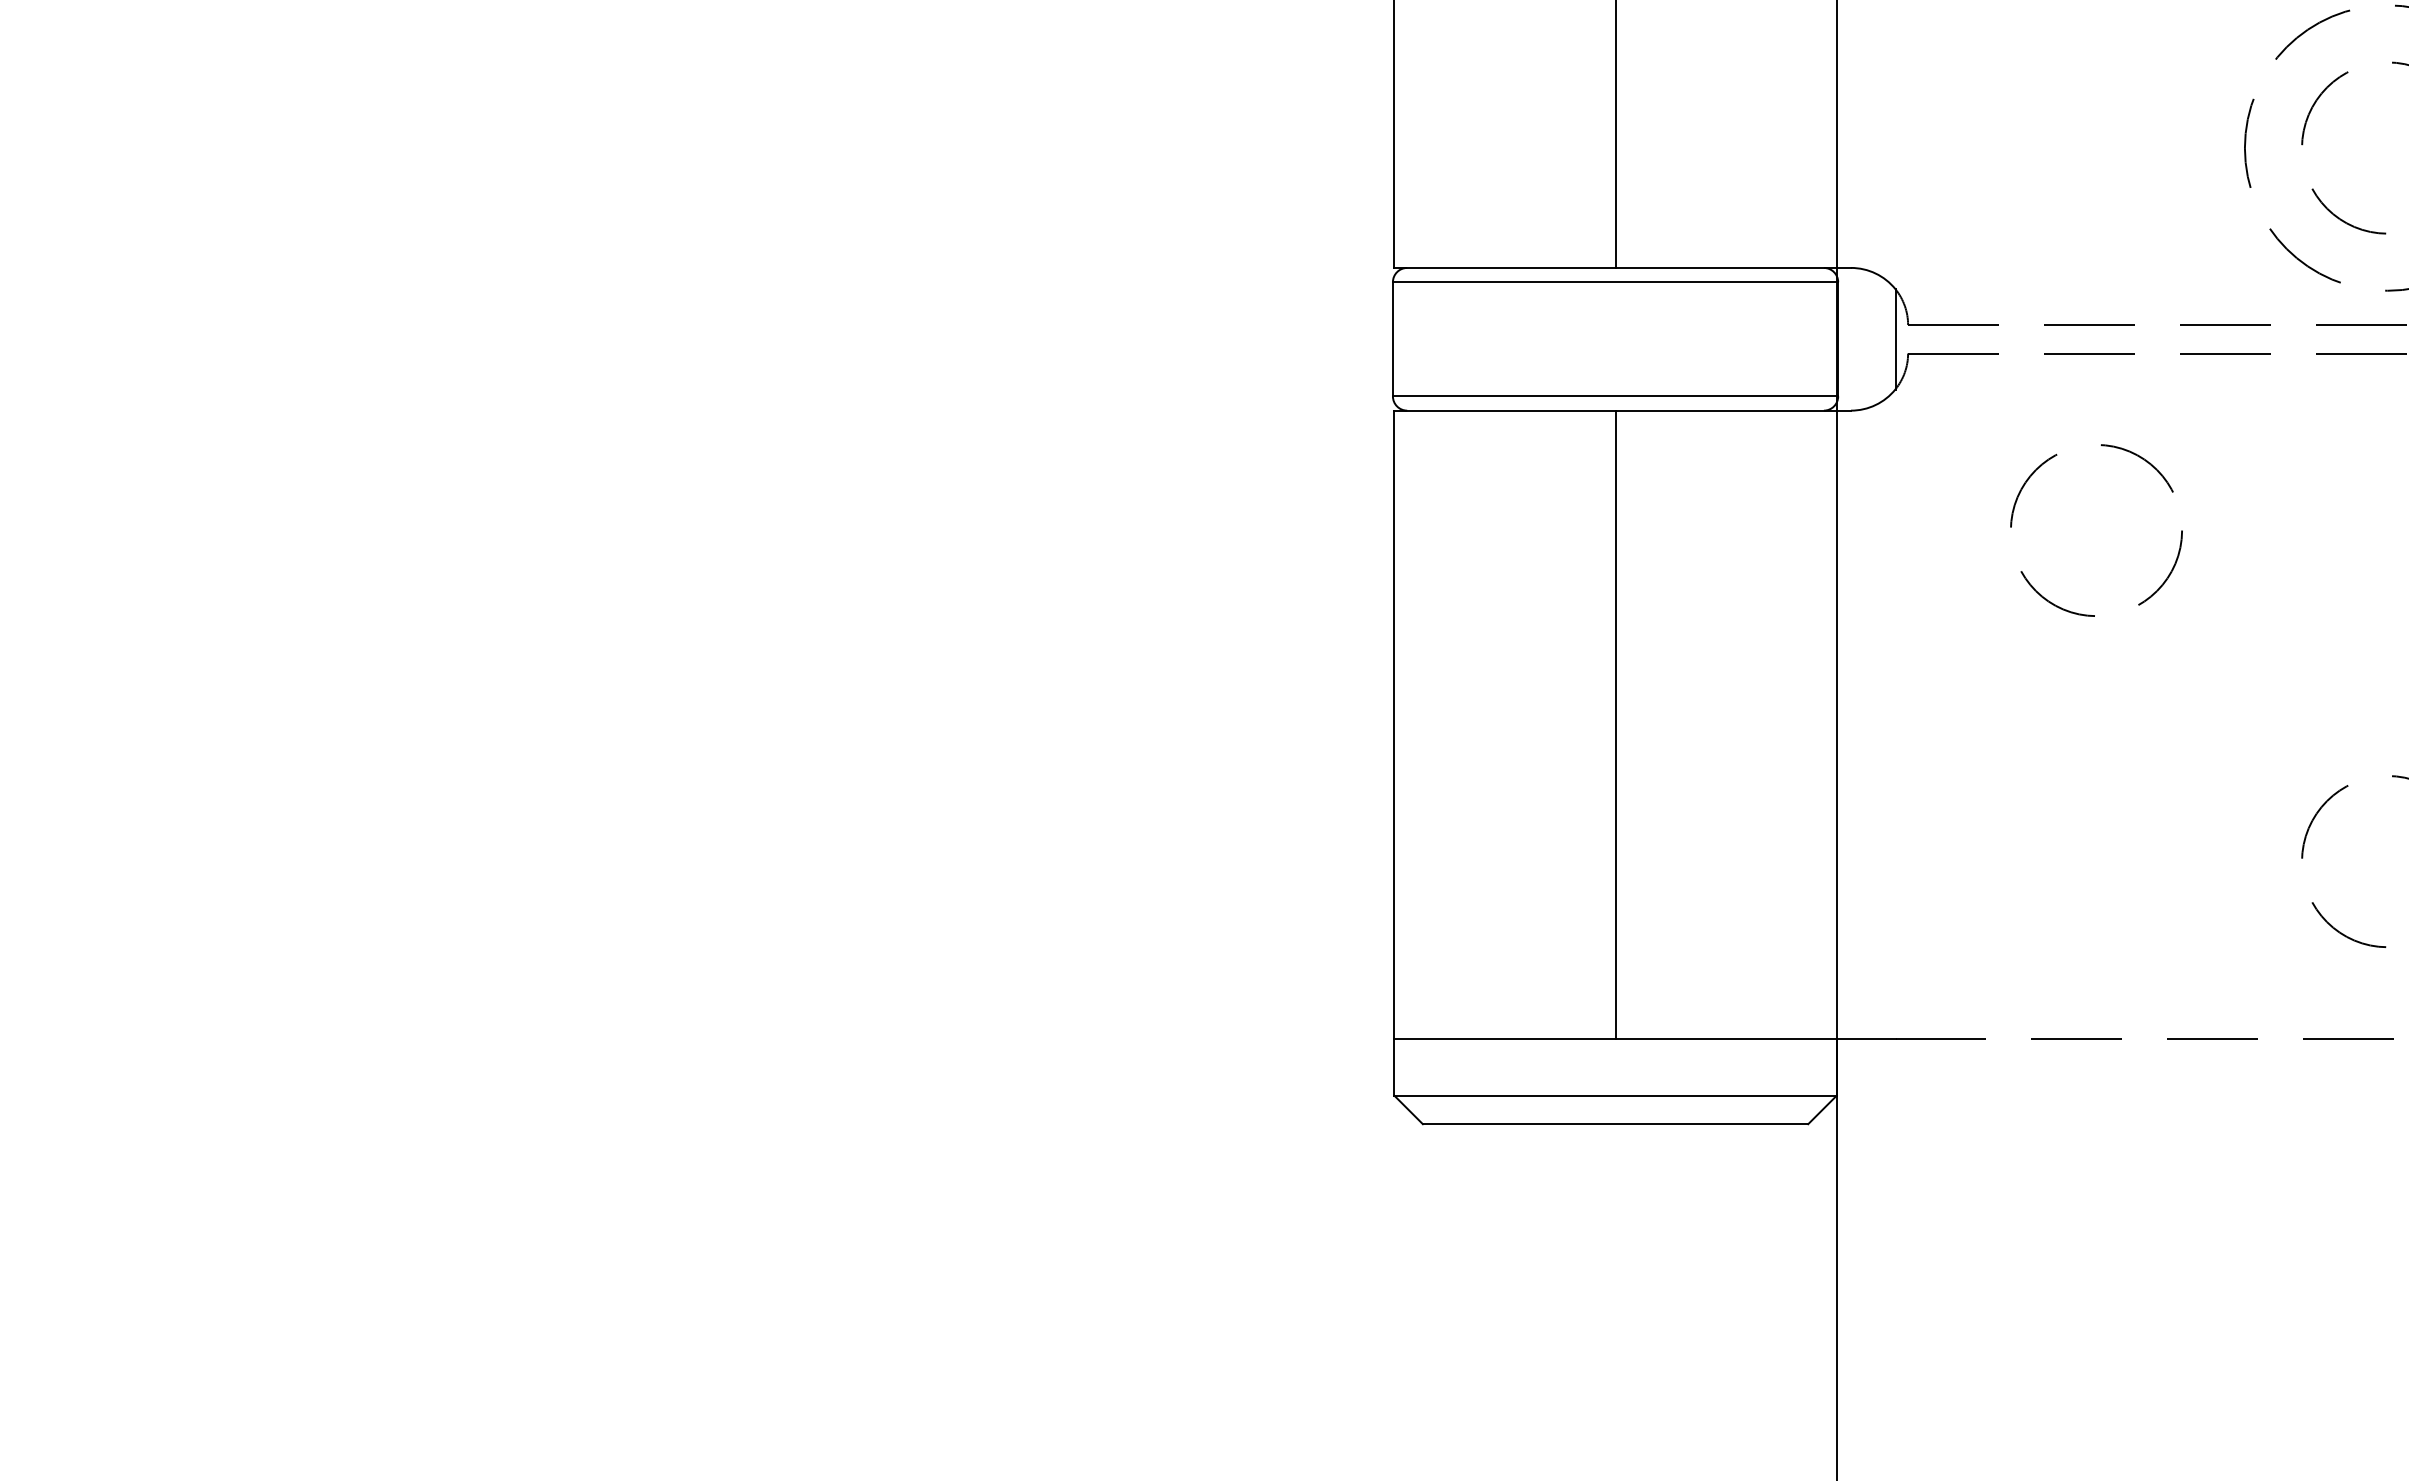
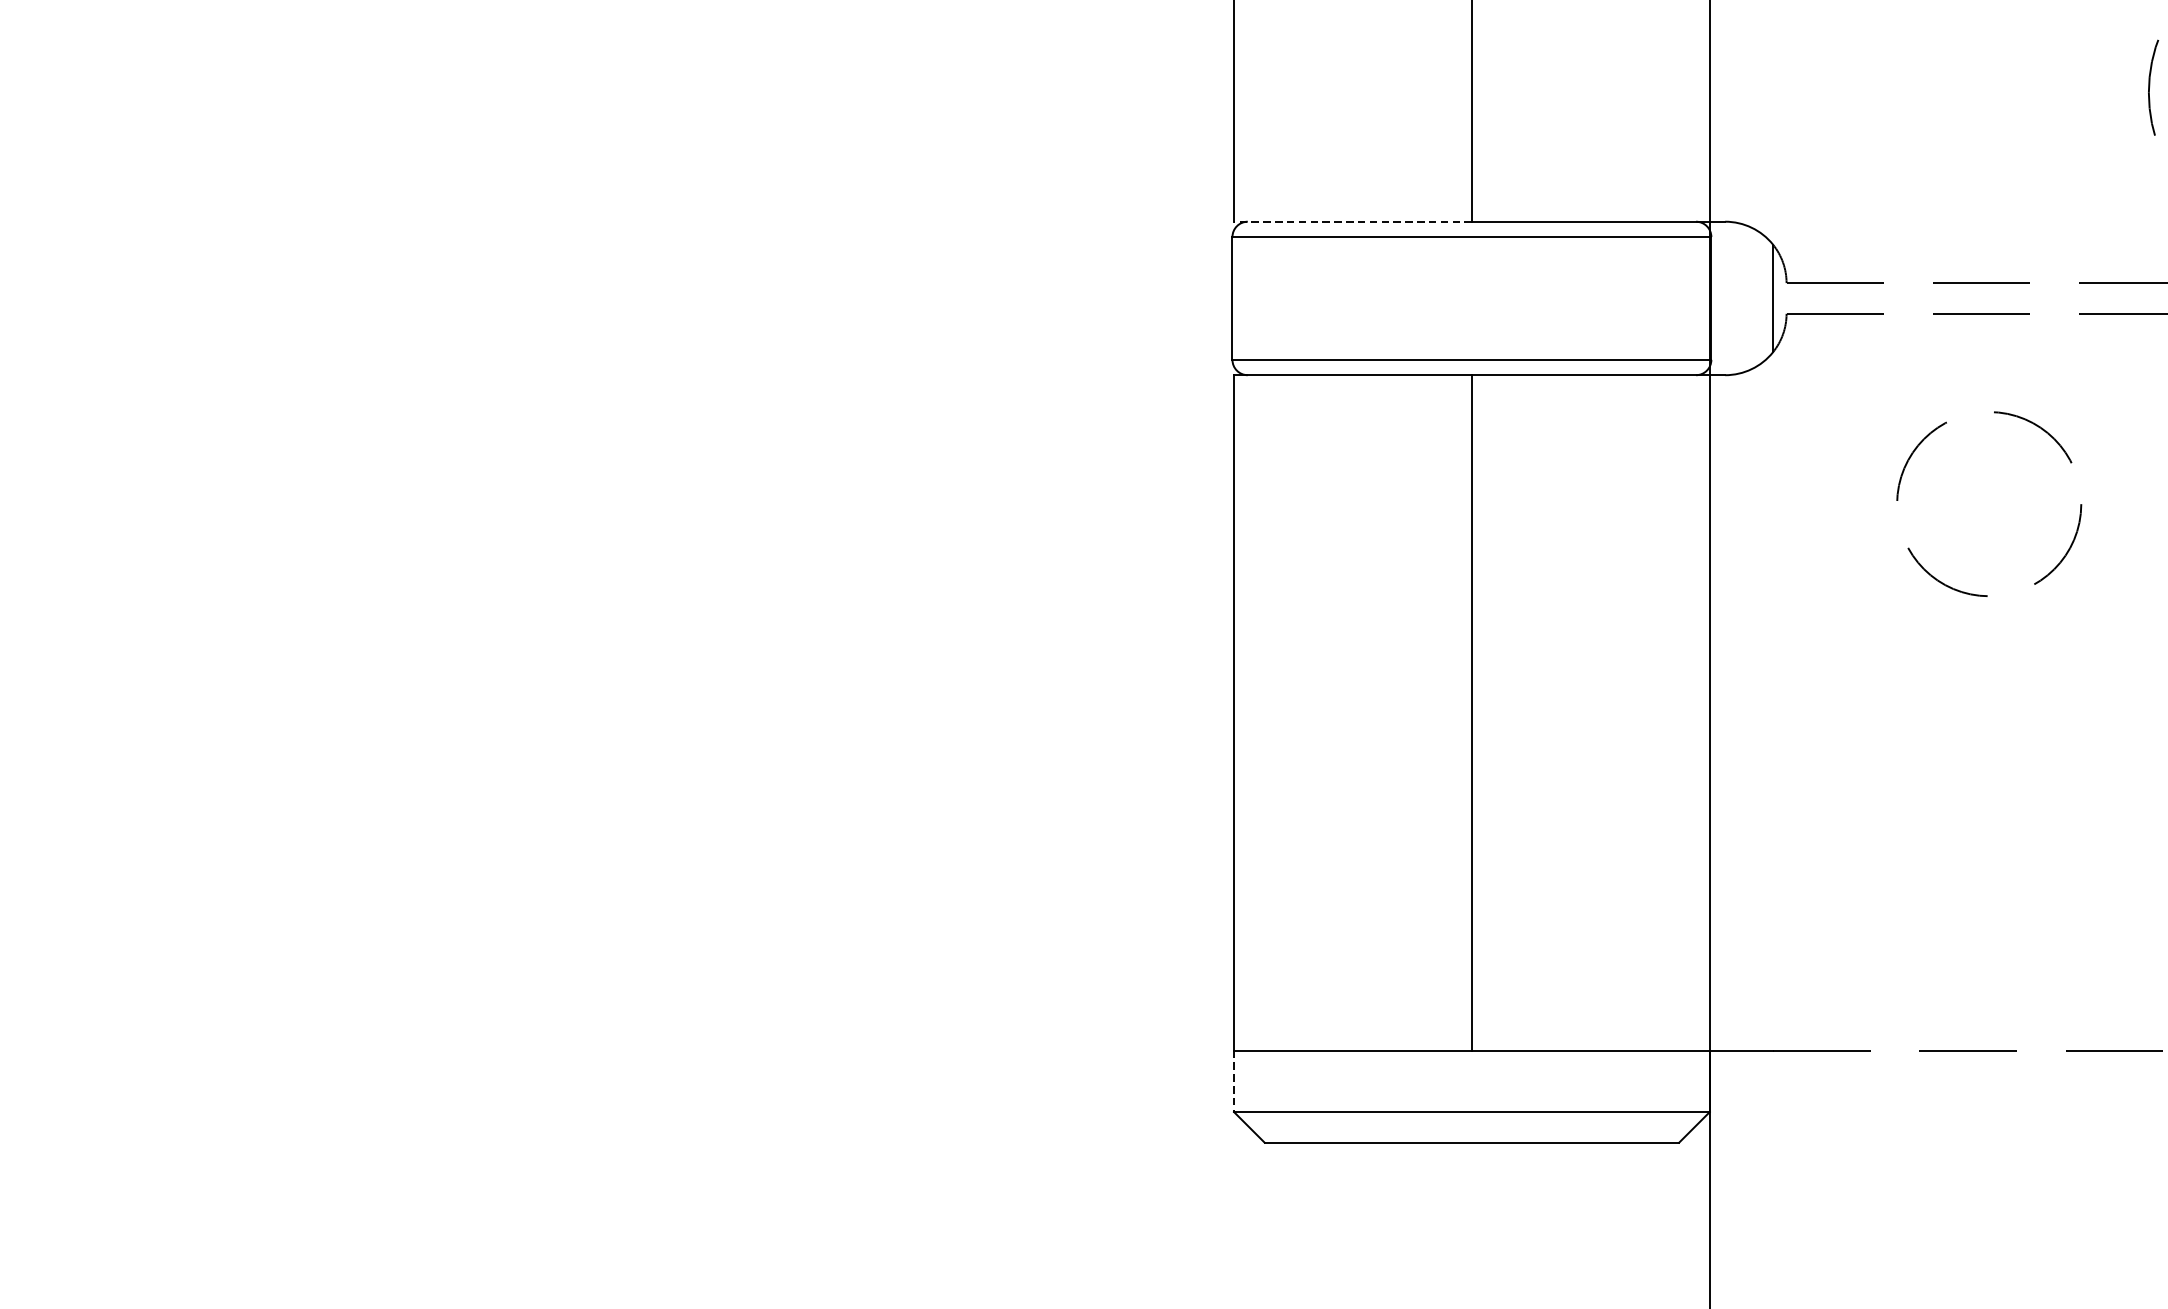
line: (1504, 267) -> (1352, 221), solid -> dashed
line: (1394, 1067) -> (1234, 1081), solid -> dashed

